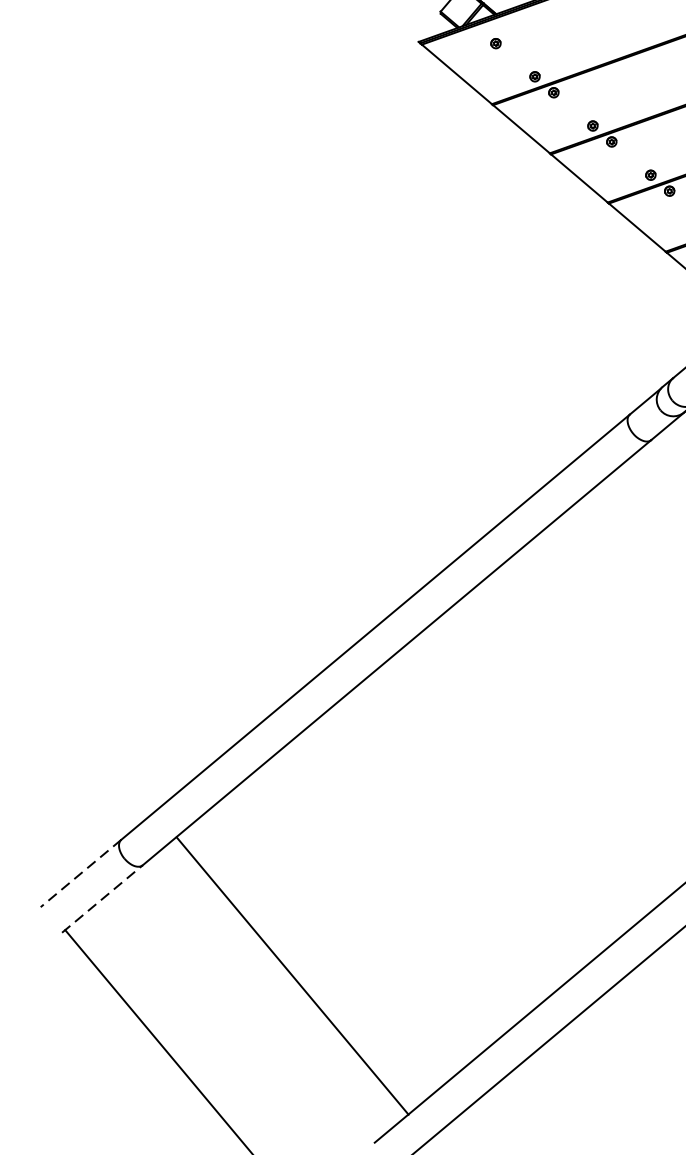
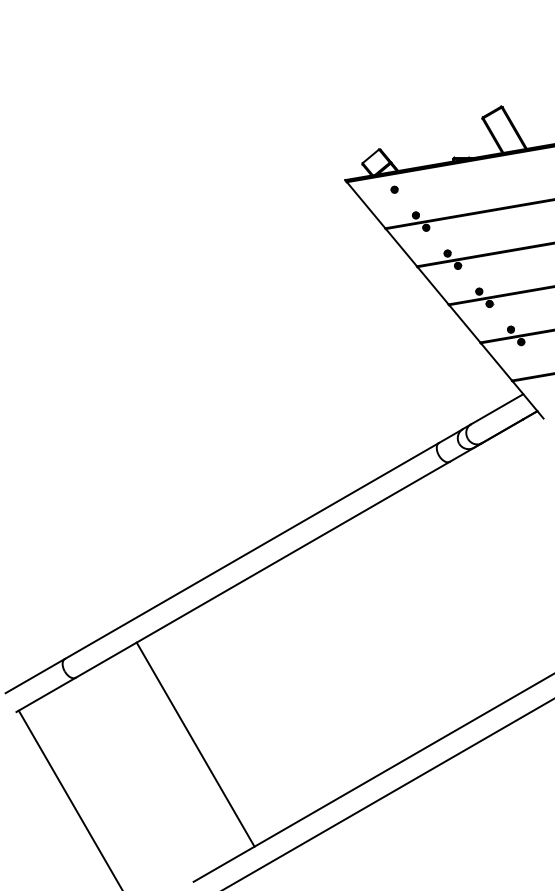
line: (79, 874) -> (34, 676), dashed -> solid
line: (102, 898) -> (46, 694), dashed -> solid
line: (292, 975) -> (195, 744), moved

